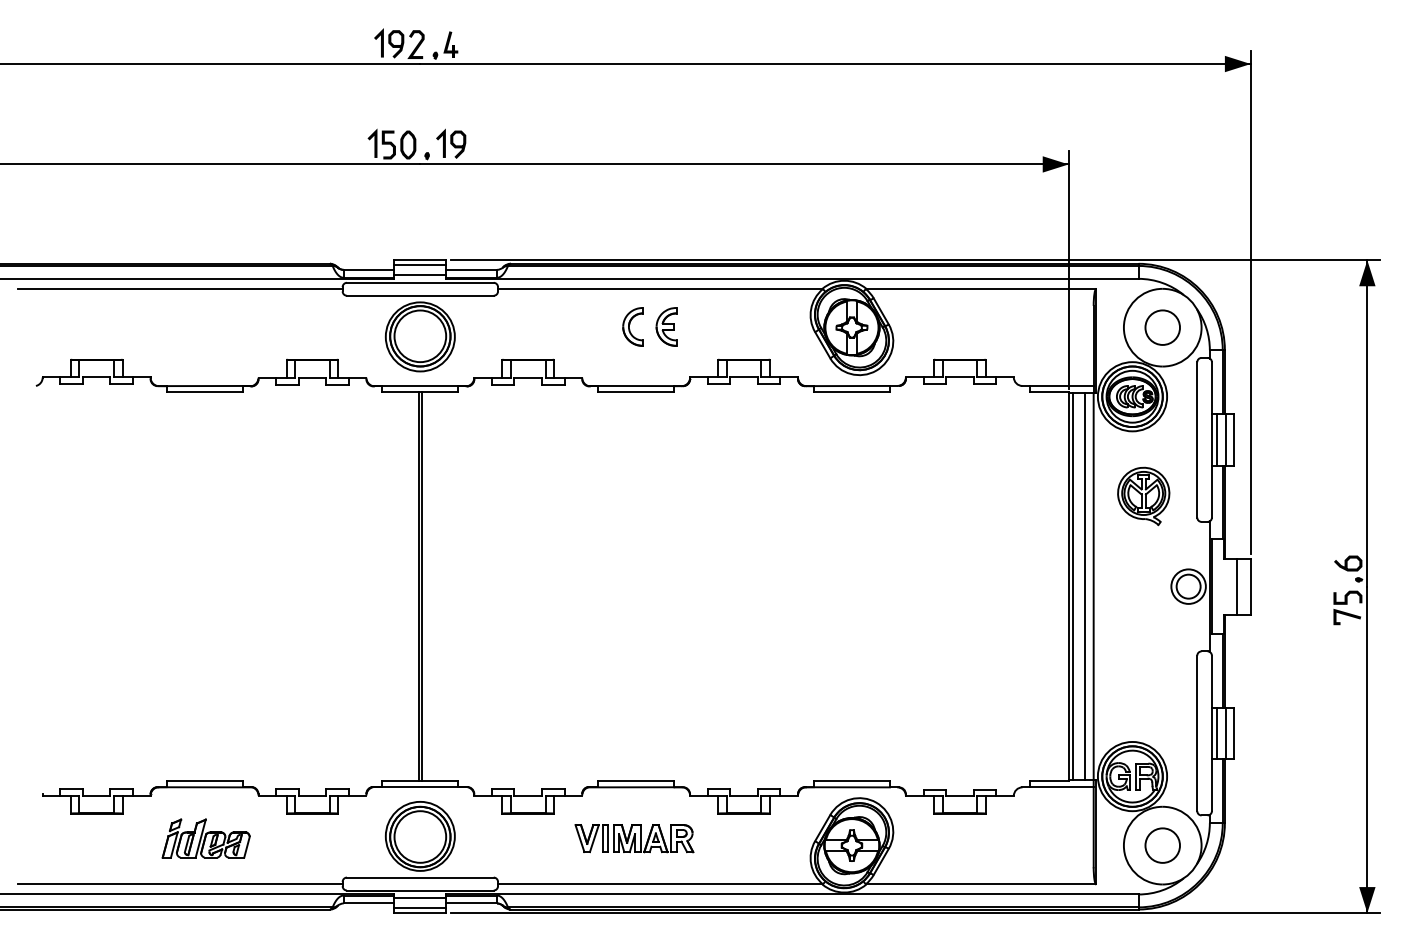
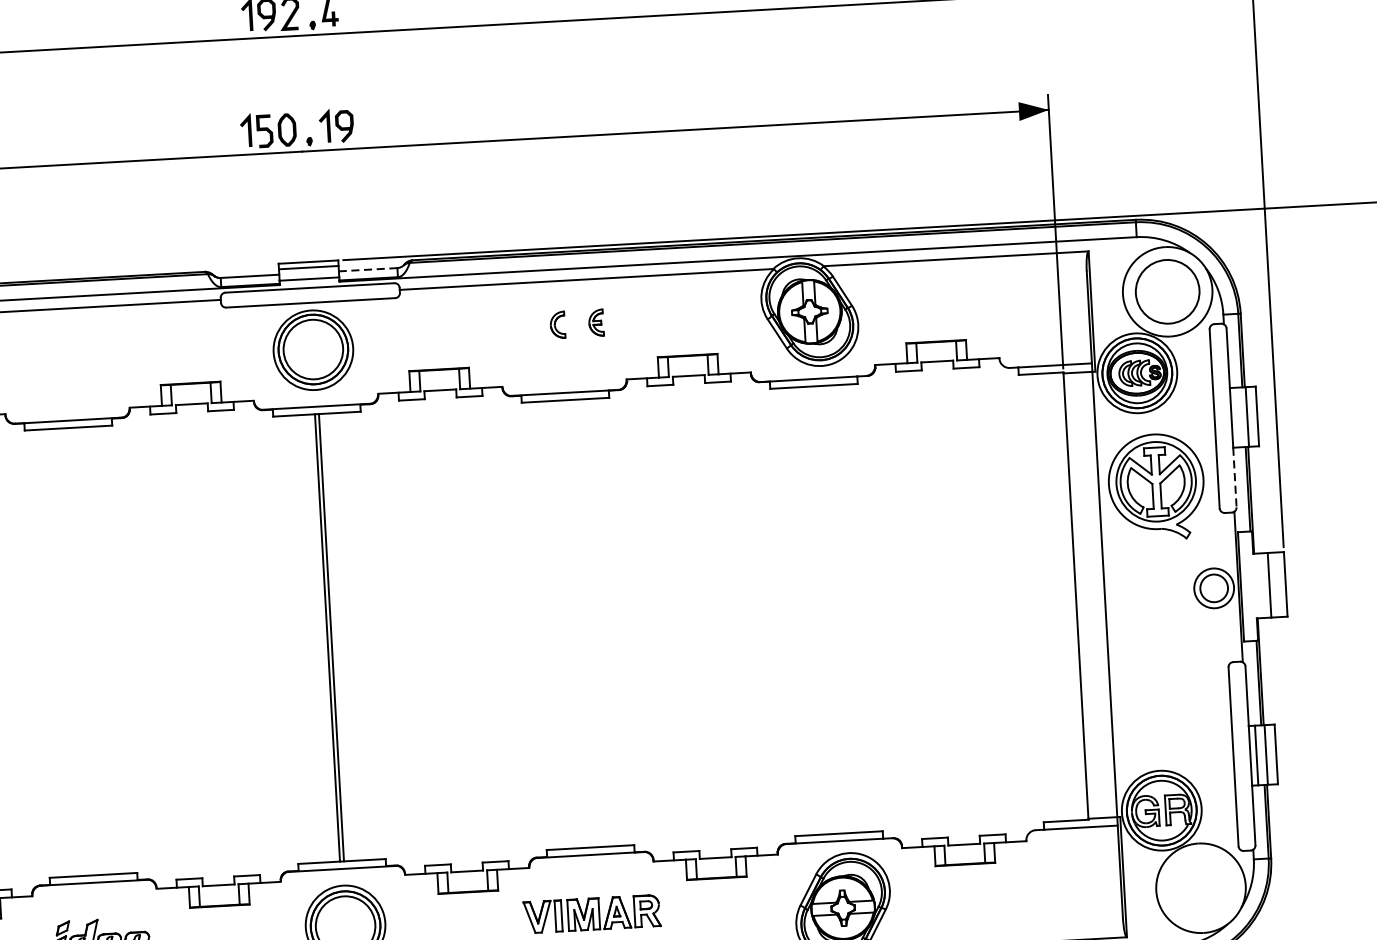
line: (471, 269) -> (367, 269), solid -> dashed
part: (632, 326) -> (557, 324), size x0.6
part: (666, 326) -> (596, 322), size x0.6
circle: (1162, 327) -> (1167, 291), size x1.6
line: (1217, 439) -> (1237, 417), removed
line: (1211, 491) -> (1234, 477), solid -> dashed
part: (1143, 496) -> (1156, 487), size x1.6
line: (1072, 586) -> (1080, 595), removed
line: (1085, 586) -> (1095, 594), removed
circle: (1162, 845) -> (1200, 888), removed

